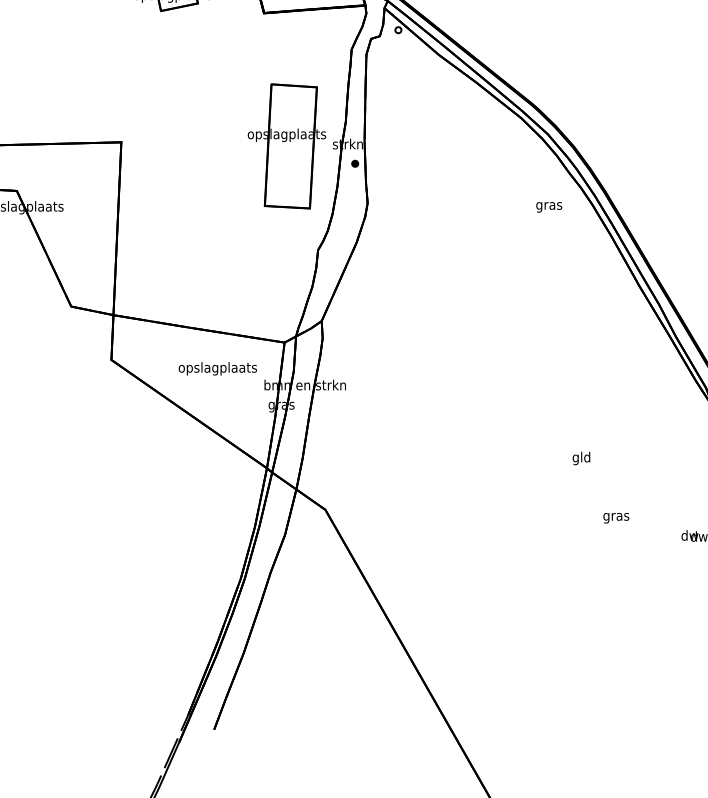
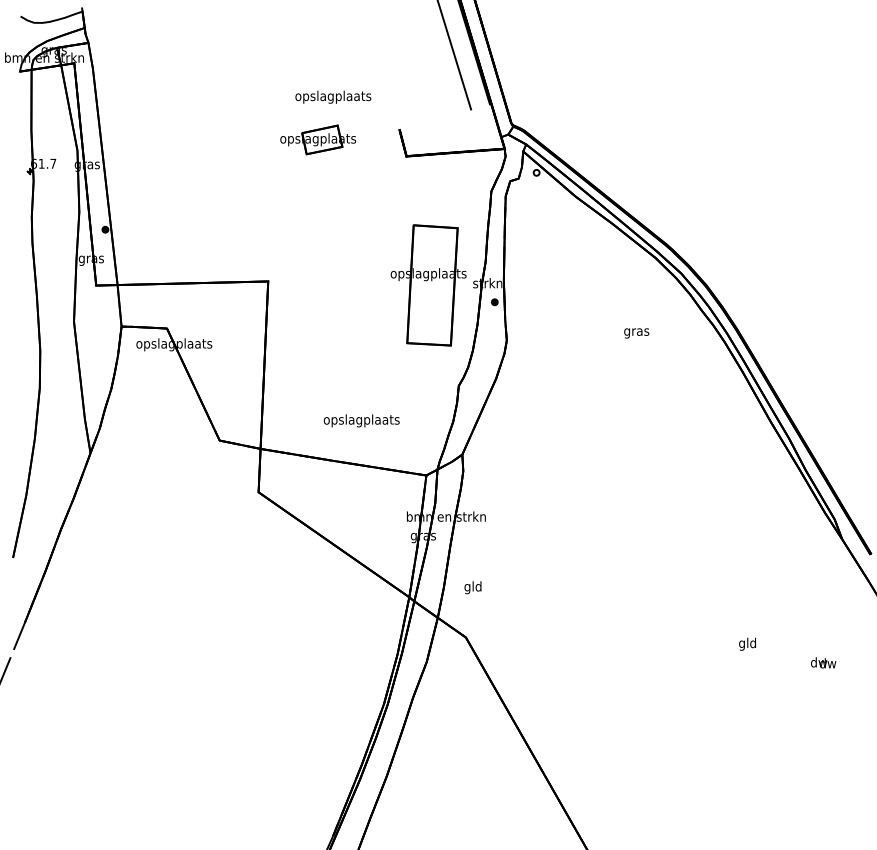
text: (548, 207) -> (636, 333), moved
text: (217, 368) -> (361, 420), moved
text: (580, 458) -> (472, 587), moved
text: (616, 516) -> (747, 643), gras -> gld

